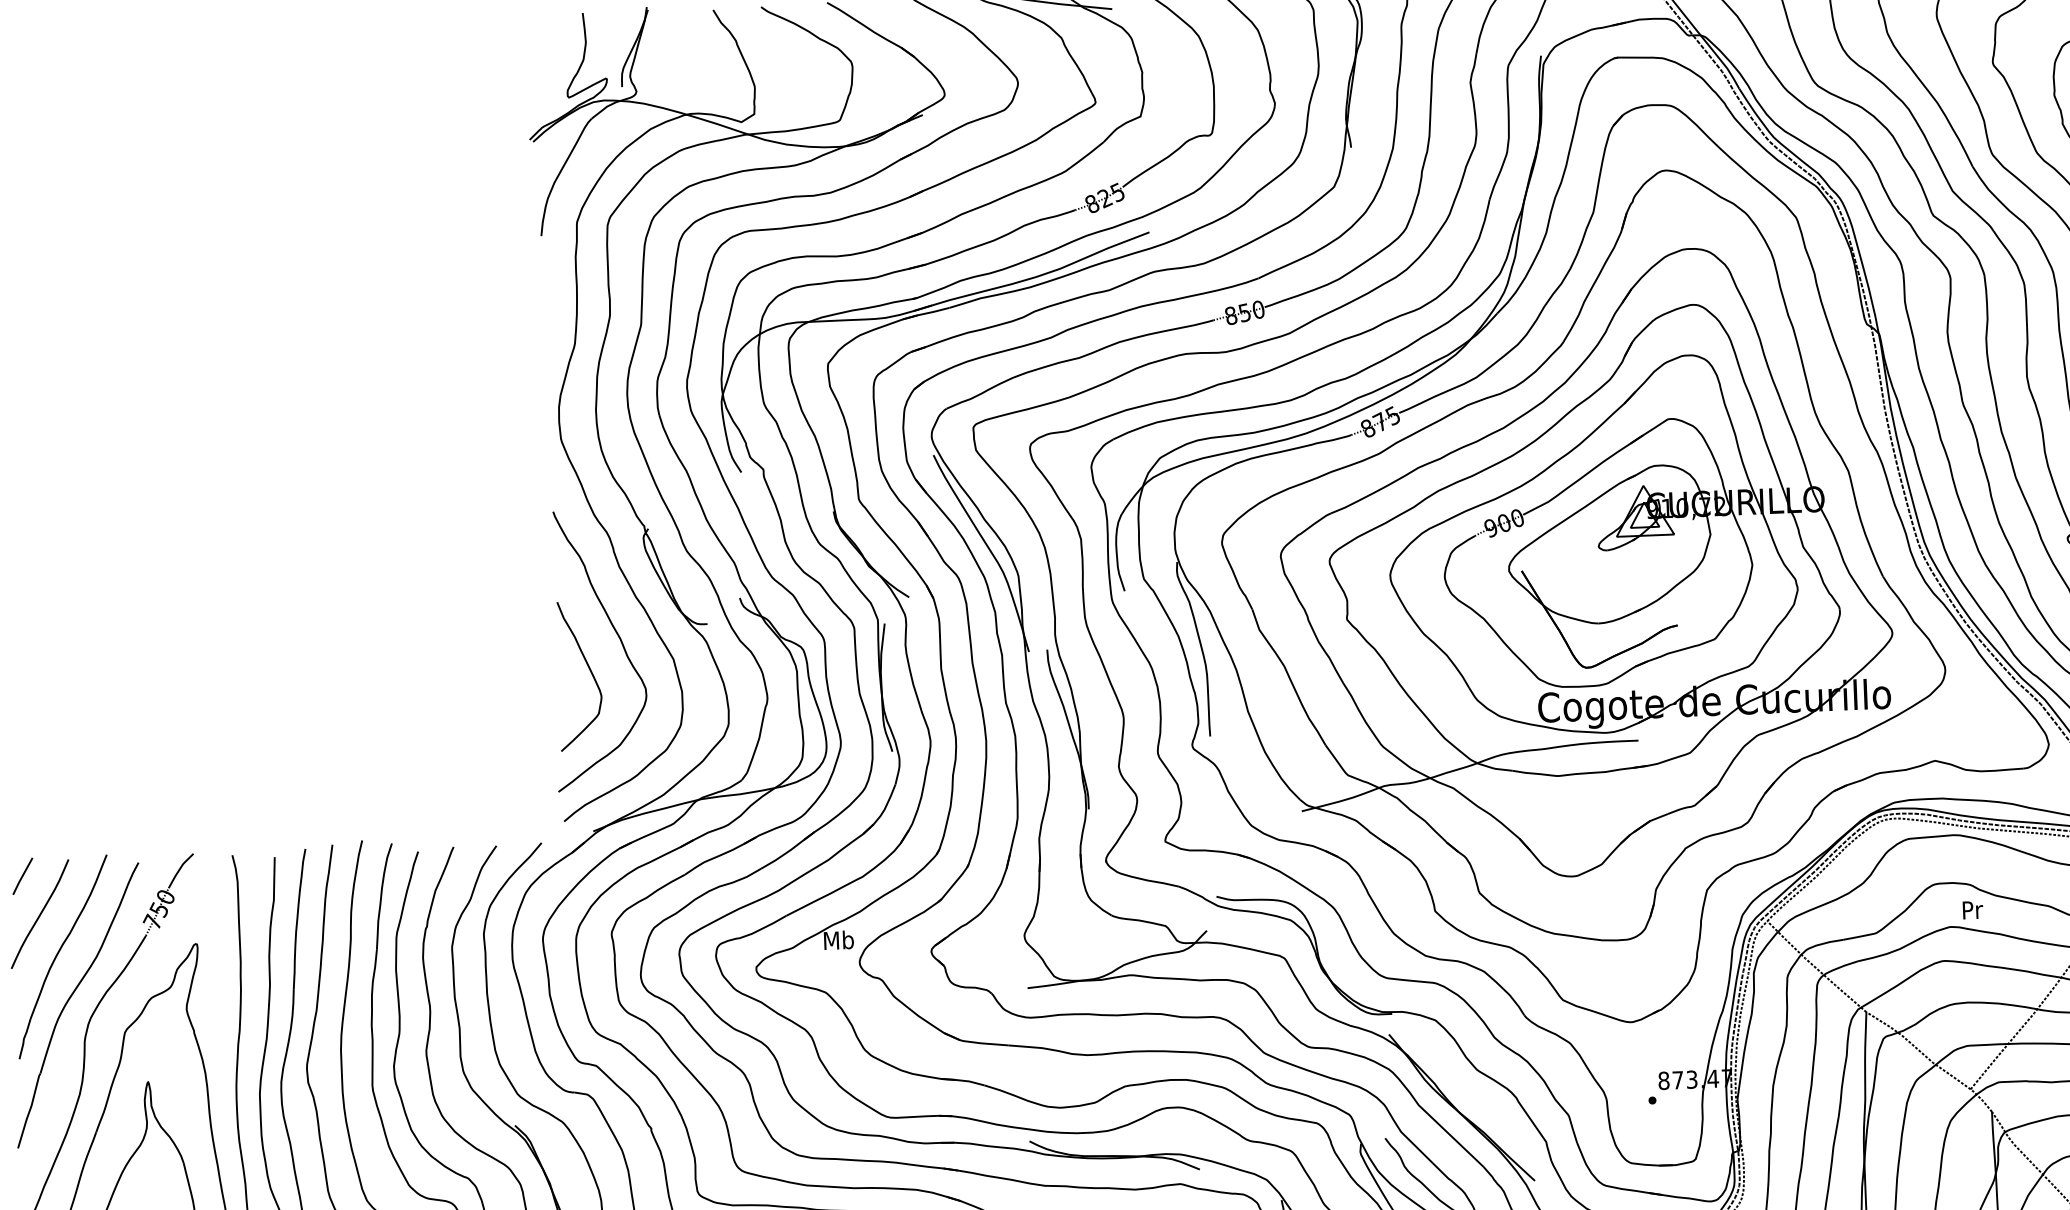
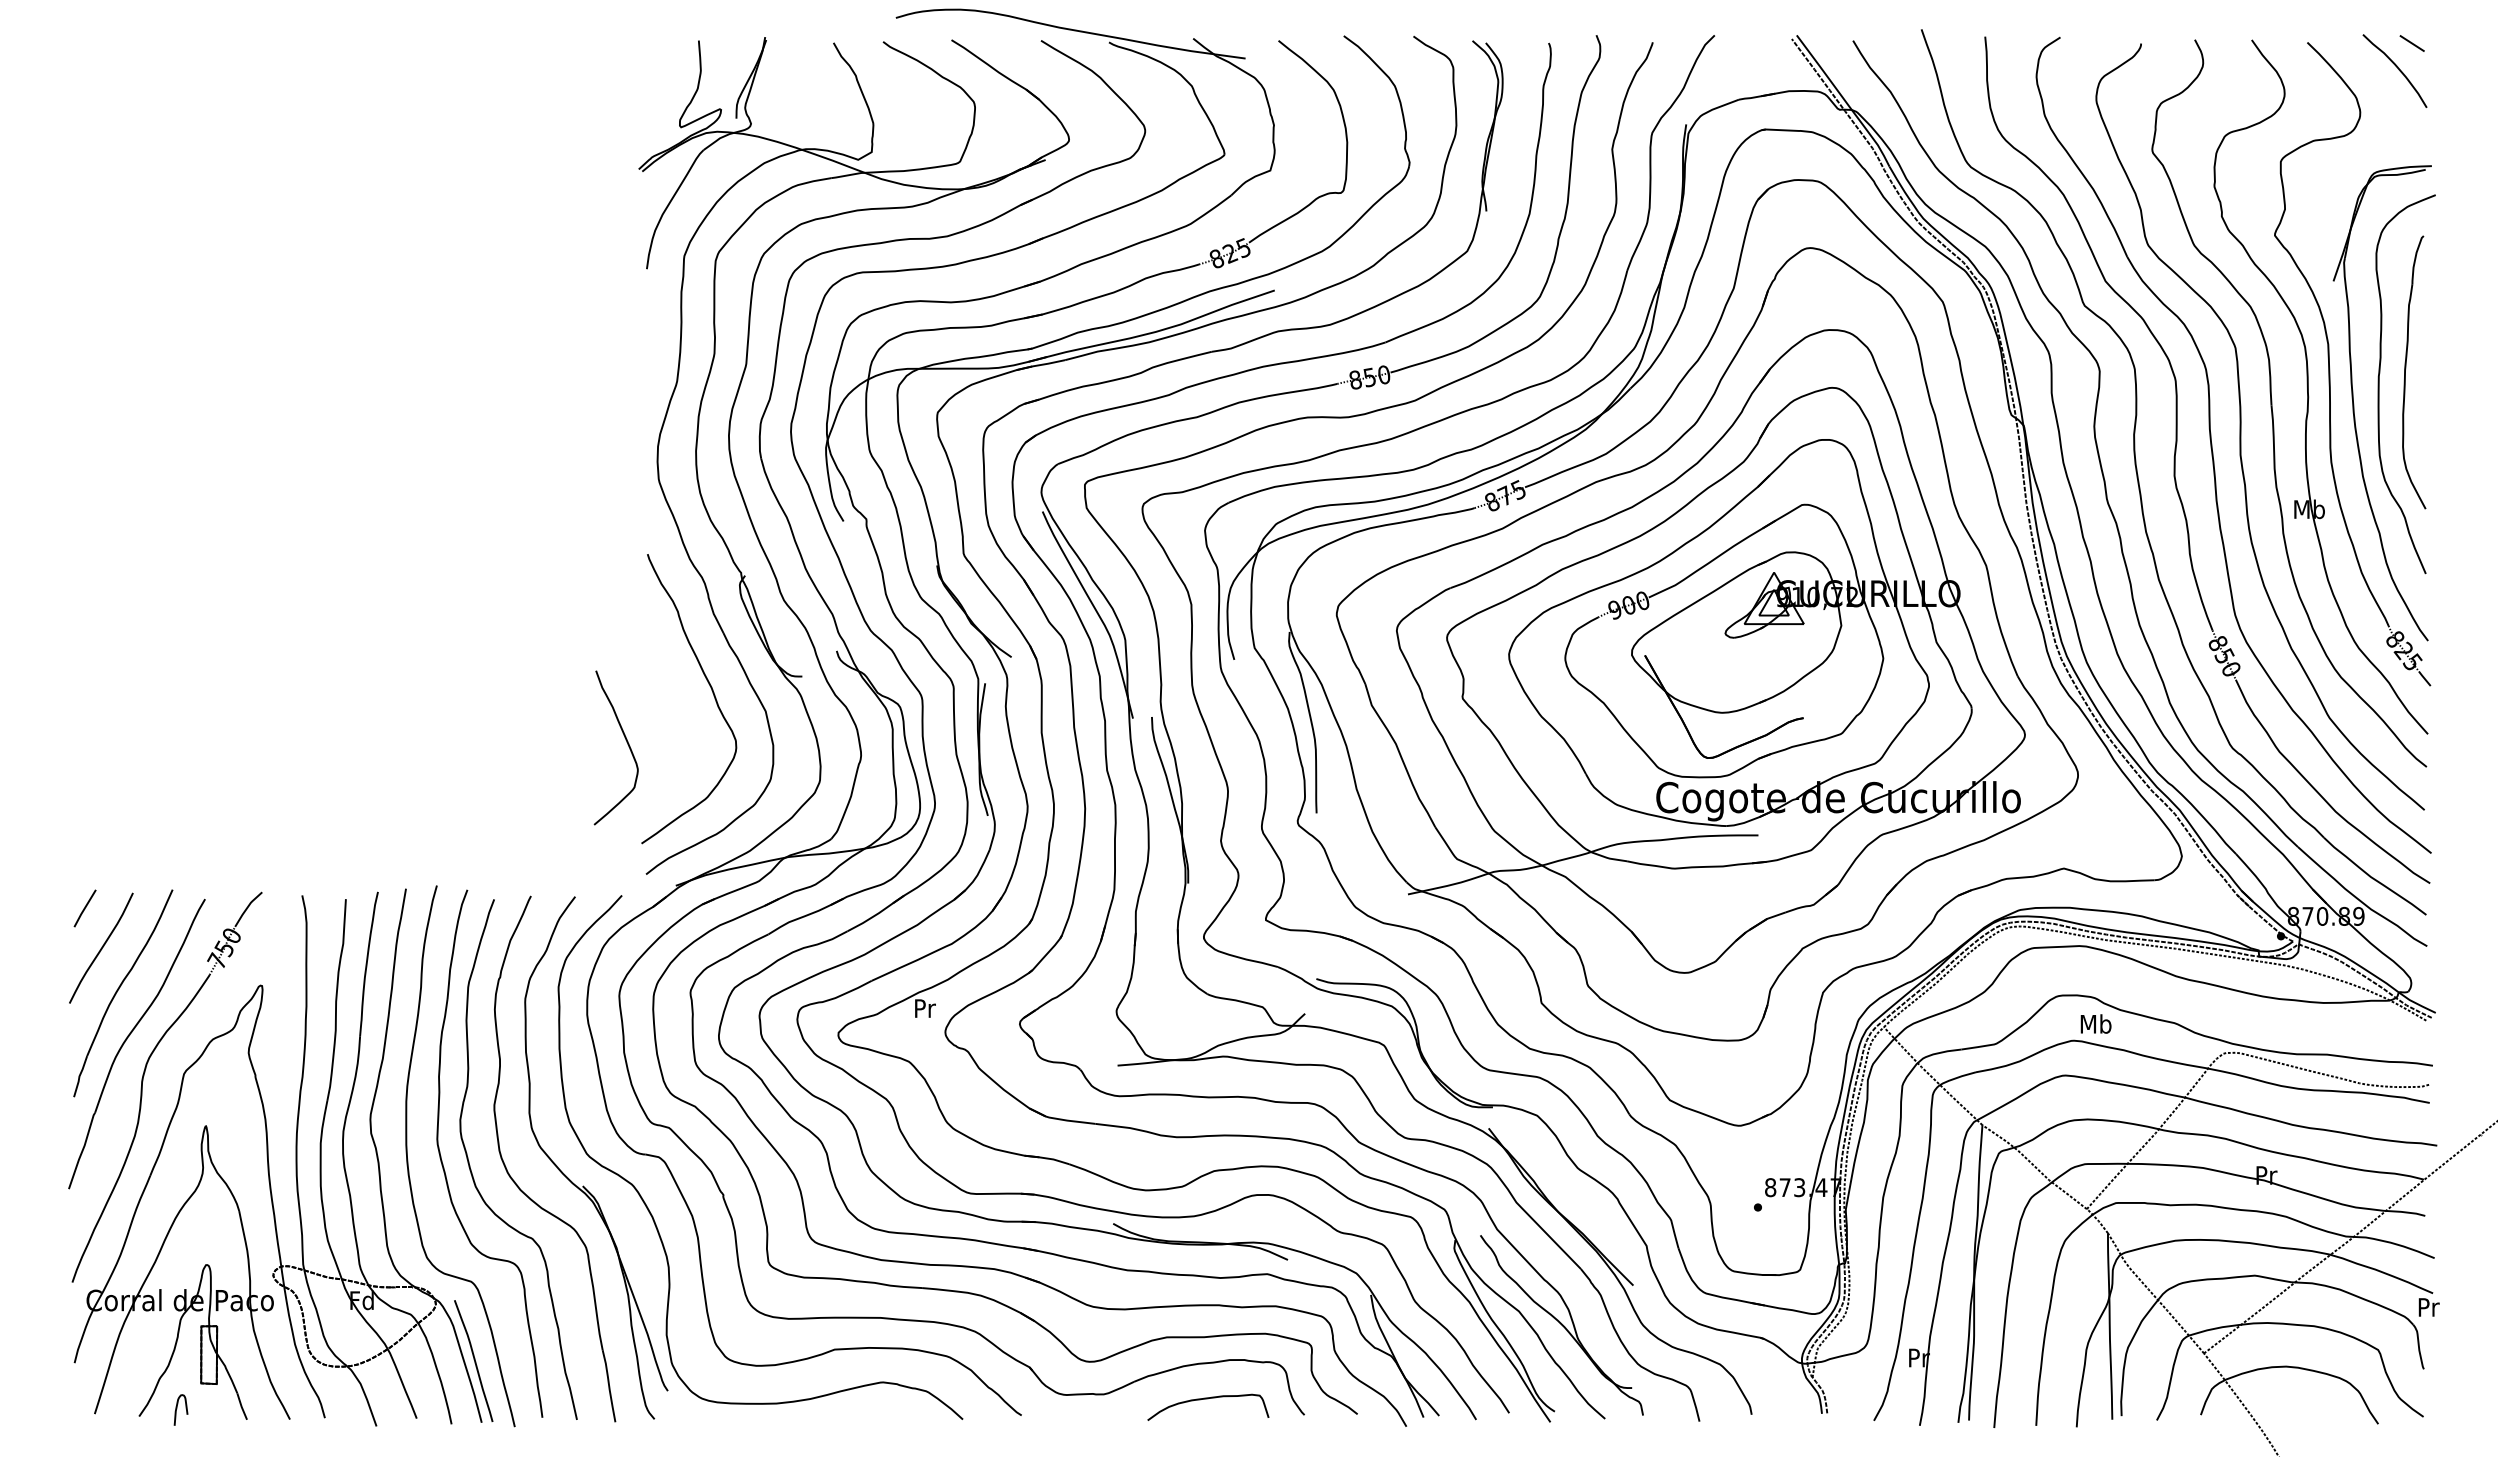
curve: (589, 670) -> (626, 742), moved
text: (1971, 909) -> (2095, 1023), Pr -> Mb
text: (838, 940) -> (924, 1008), Mb -> Pr

